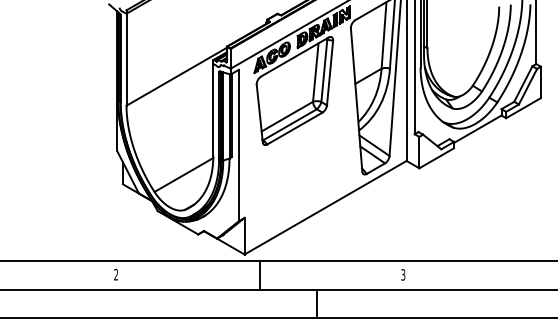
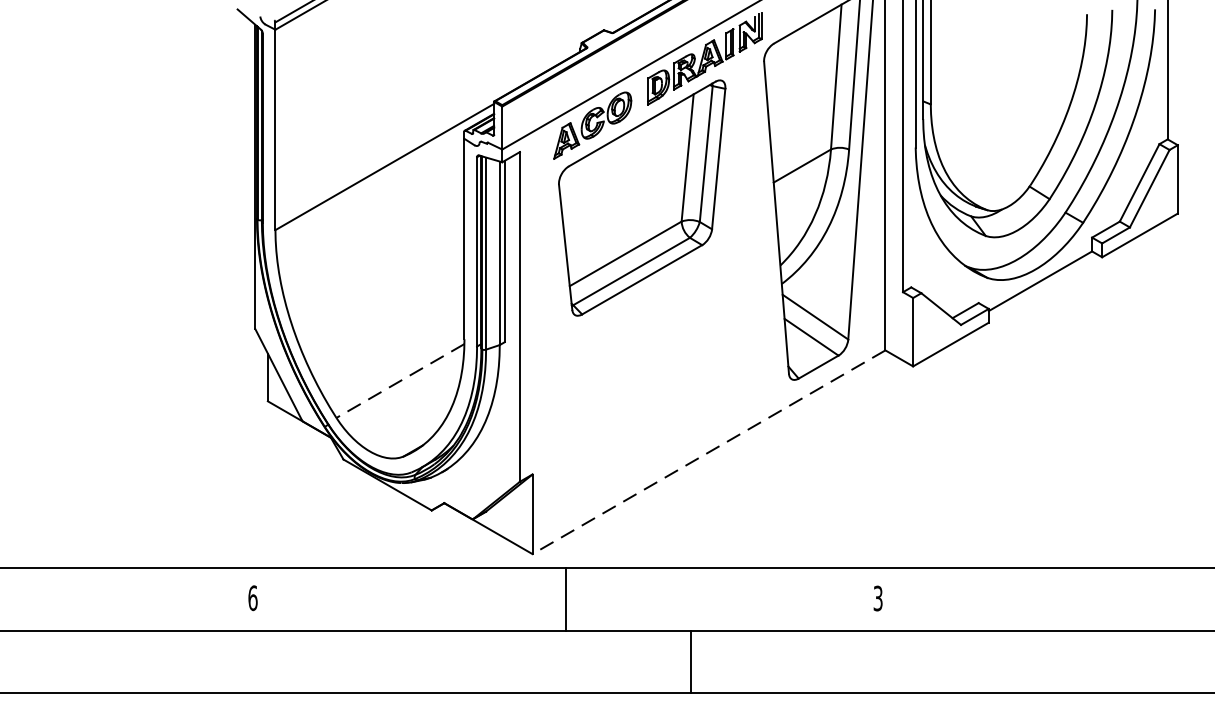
line: (183, 175) -> (399, 382), solid -> dashed
line: (325, 207) -> (708, 451), solid -> dashed
text: (116, 274) -> (253, 597), 2 -> 6

